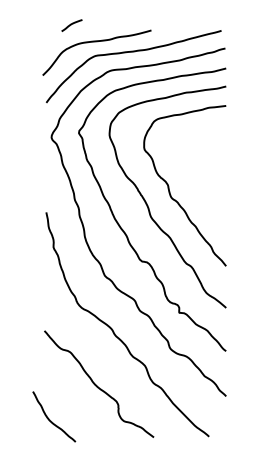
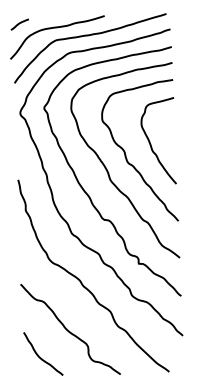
curve: (71, 25) -> (19, 24), moved
curve: (198, 176) -> (151, 143), added
curve: (50, 419) -> (40, 356), moved

